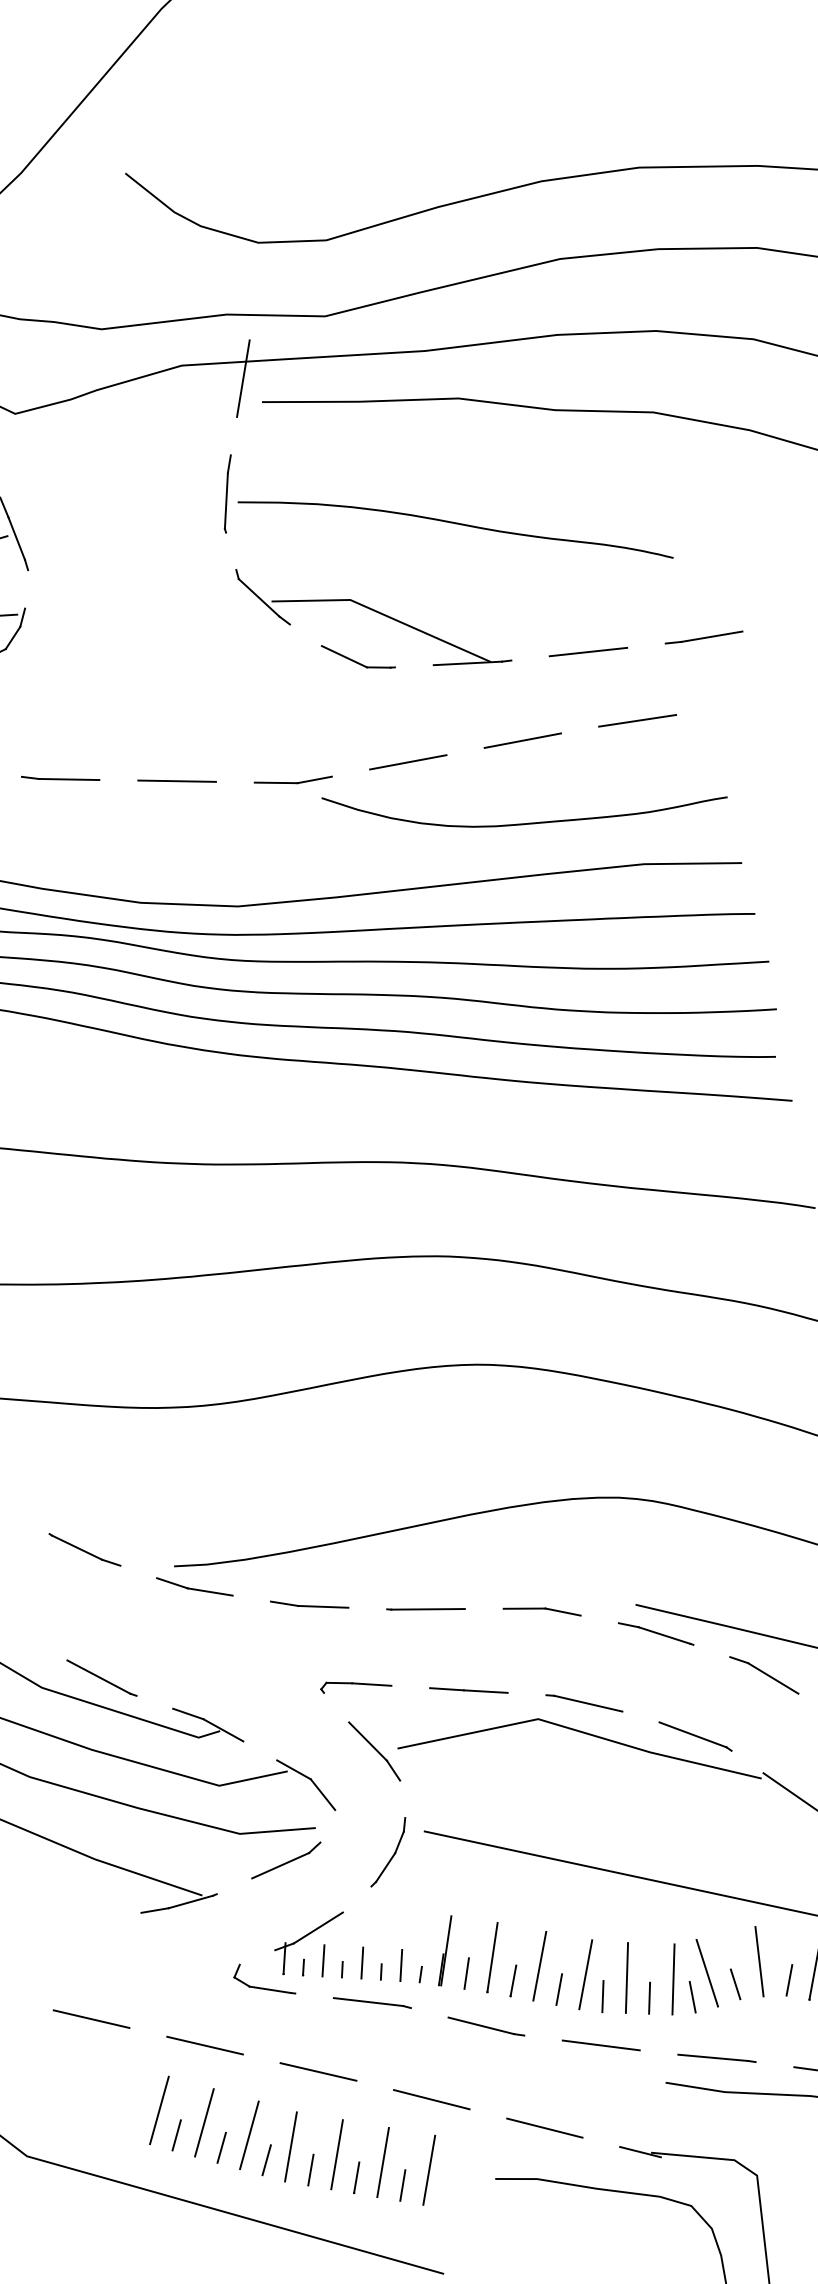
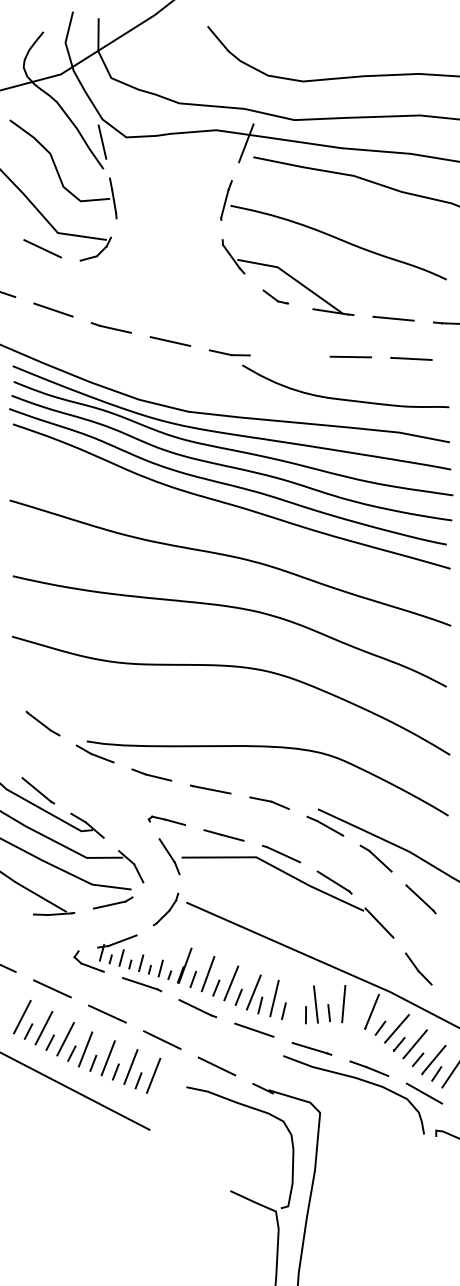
part: (357, 655) -> (275, 296), size x0.7
line: (408, 761) -> (290, 355), removed
line: (672, 1978) -> (297, 1003), removed
line: (788, 1980) -> (356, 1016), removed

